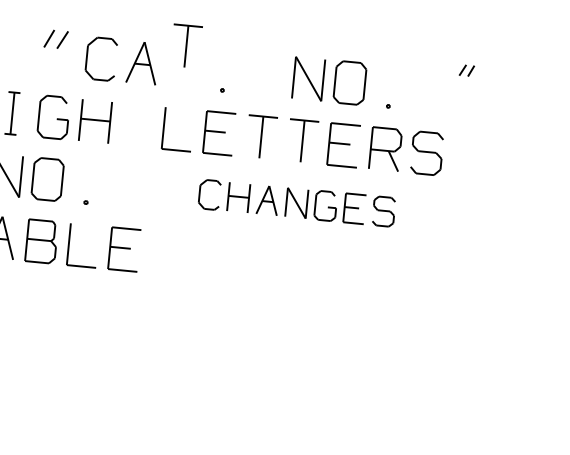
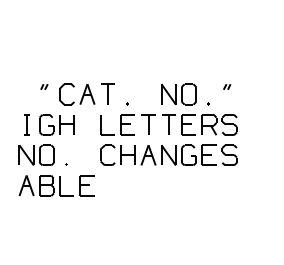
part: (56, 38) -> (44, 86), size x0.62
part: (185, 44) -> (107, 93), moved
part: (467, 69) -> (227, 86), moved
part: (296, 201) -> (168, 154), size x1.43

